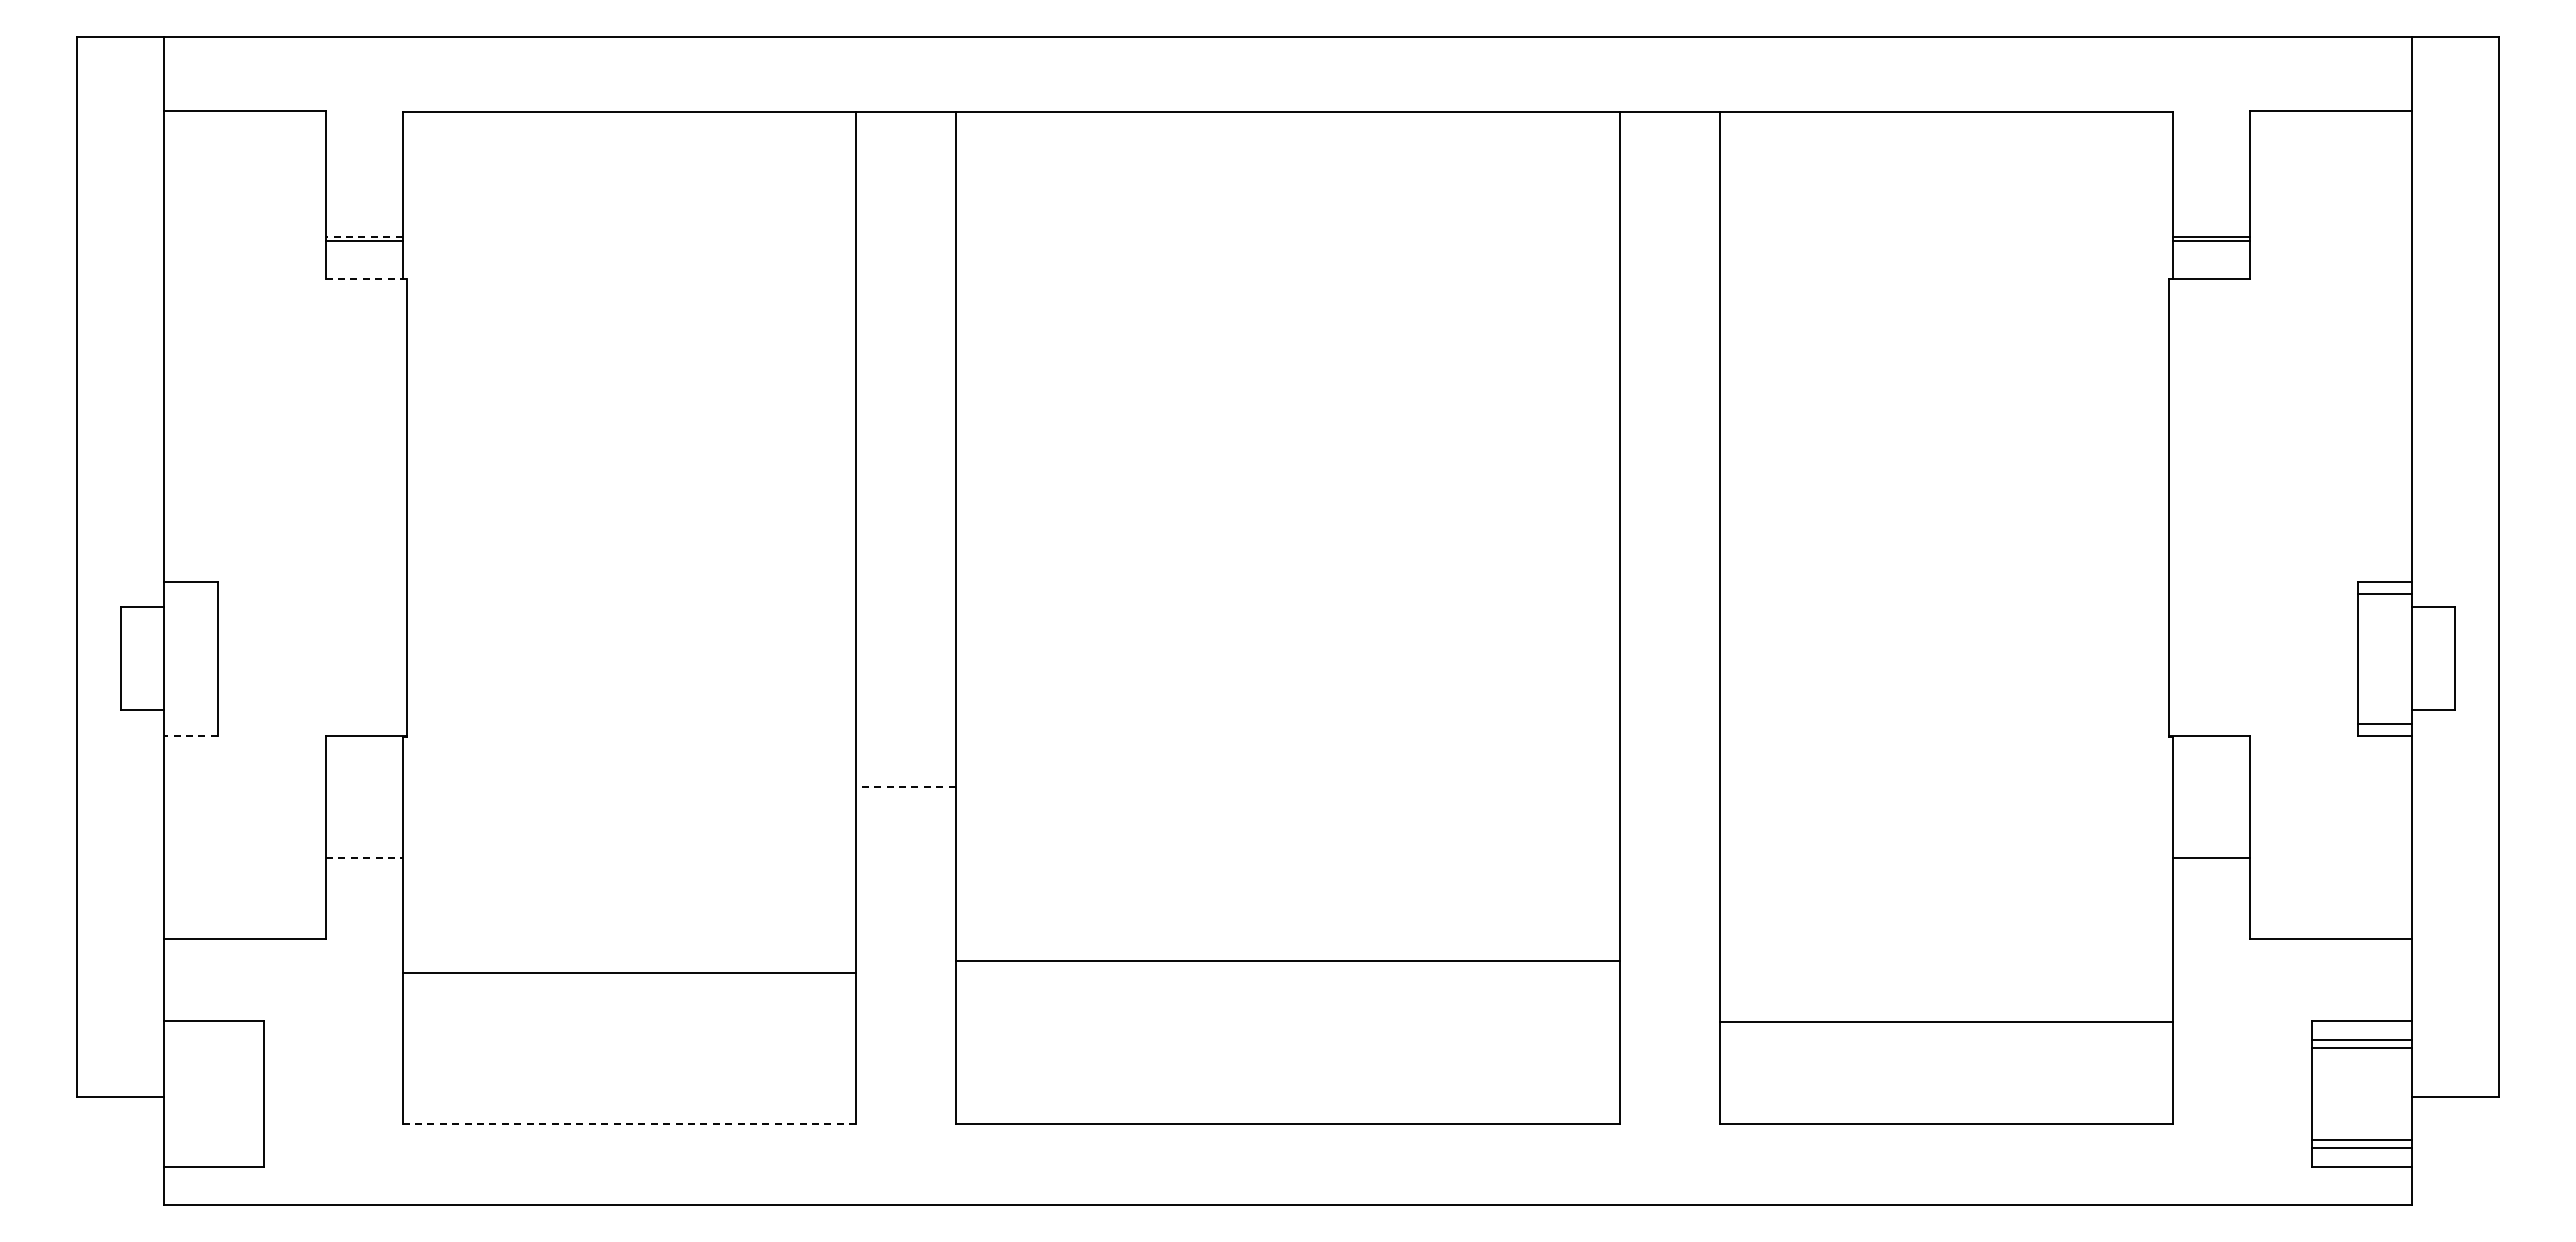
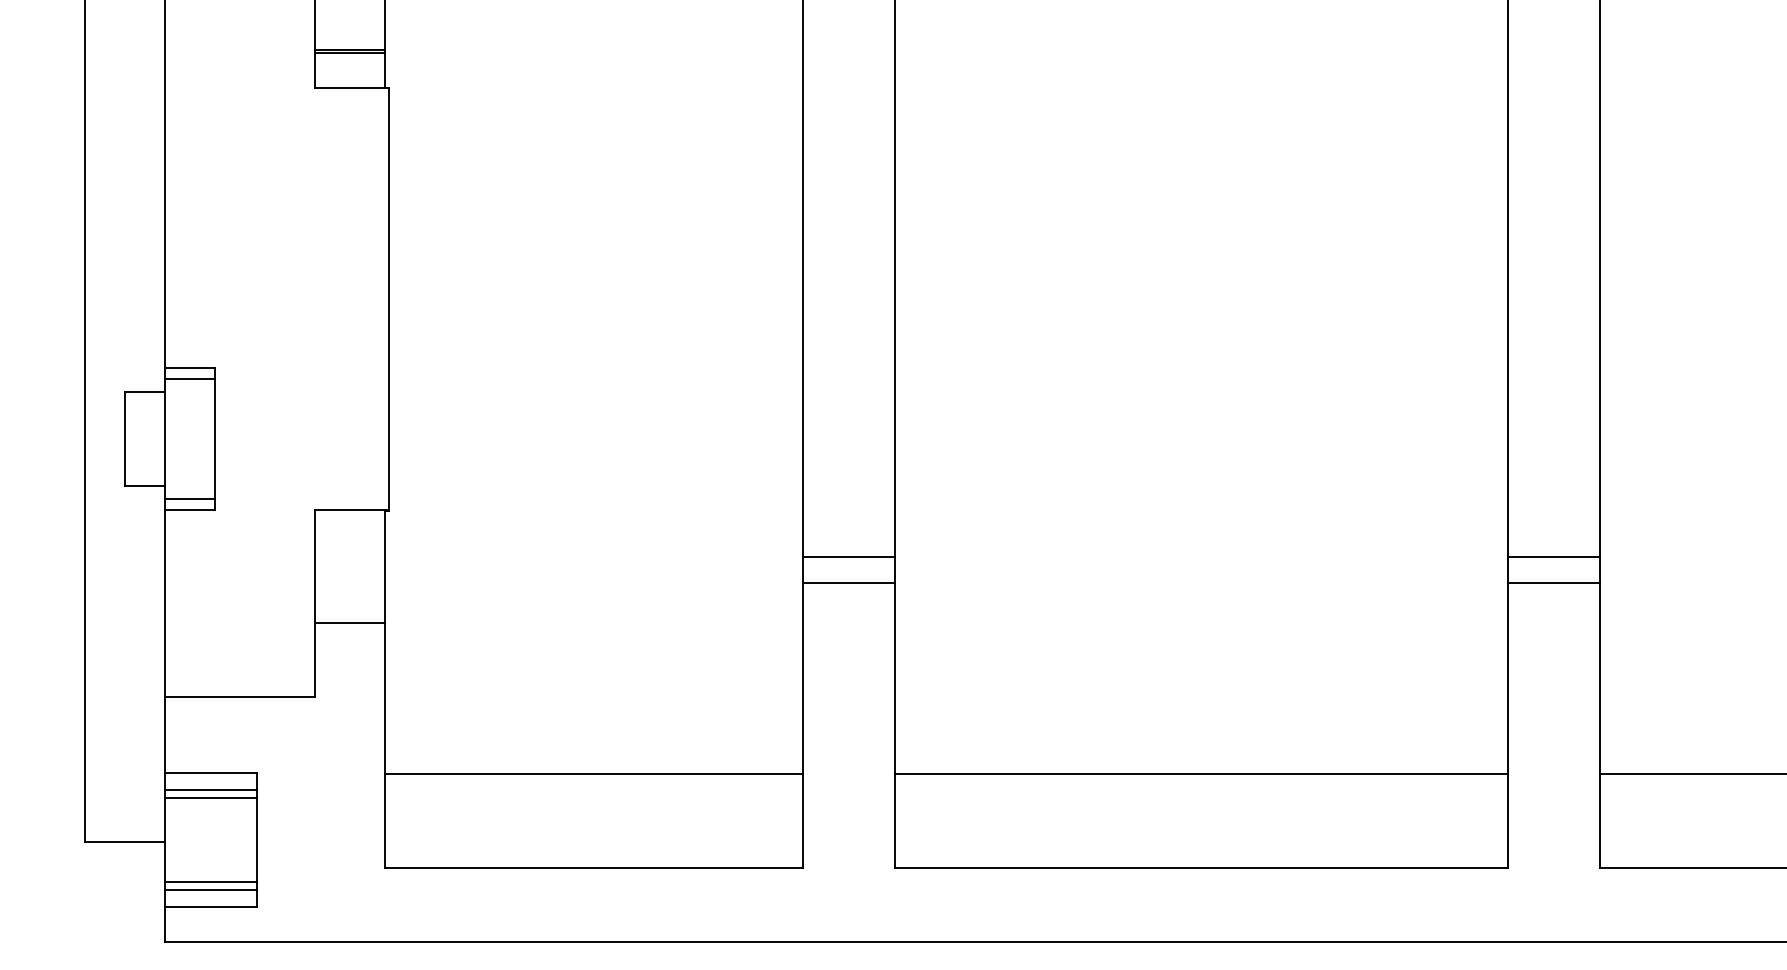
line: (363, 236) -> (349, 49), dashed -> solid
line: (366, 278) -> (351, 88), dashed -> solid
line: (190, 593) -> (189, 378), added
line: (190, 723) -> (189, 498), added
line: (190, 735) -> (189, 509), dashed -> solid
line: (905, 787) -> (848, 557), dashed -> solid
line: (1670, 787) -> (1553, 557), added
line: (905, 815) -> (848, 583), added
line: (1670, 815) -> (1553, 583), added
line: (364, 858) -> (350, 622), dashed -> solid
line: (1287, 960) -> (1200, 773), moved
line: (628, 972) -> (593, 773), moved
line: (213, 1039) -> (210, 789), added
line: (213, 1047) -> (210, 797), added
line: (629, 1124) -> (594, 868), dashed -> solid
line: (213, 1139) -> (210, 881), added
line: (213, 1147) -> (210, 889), added

